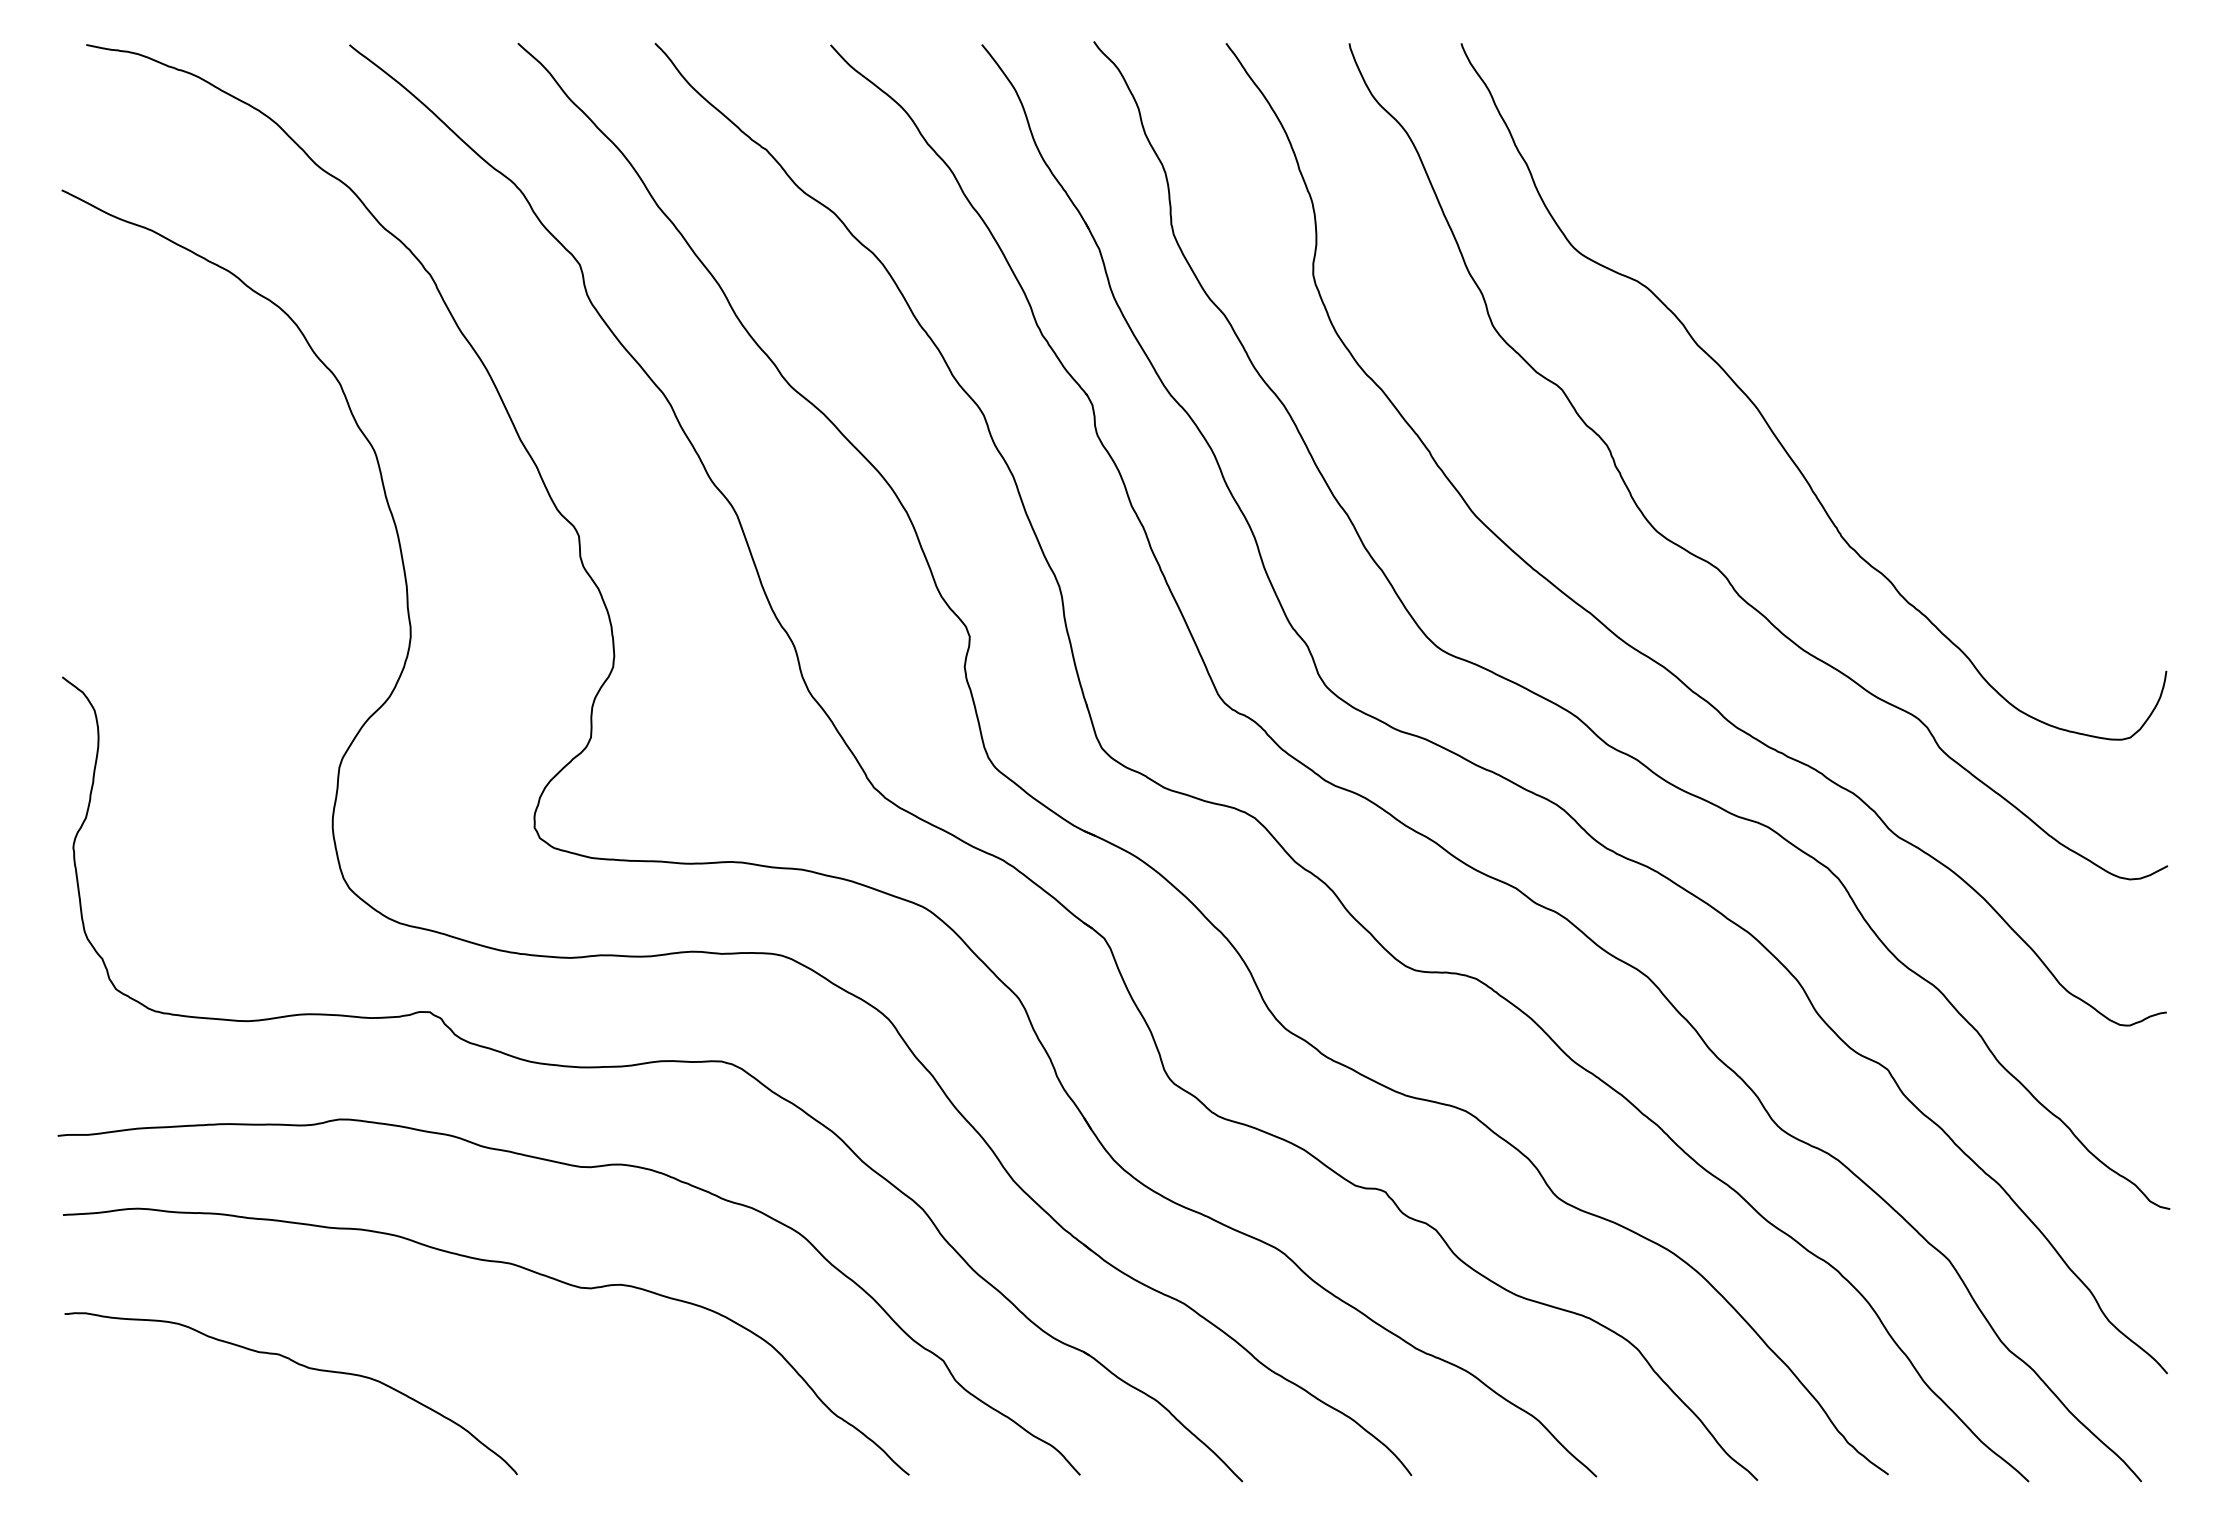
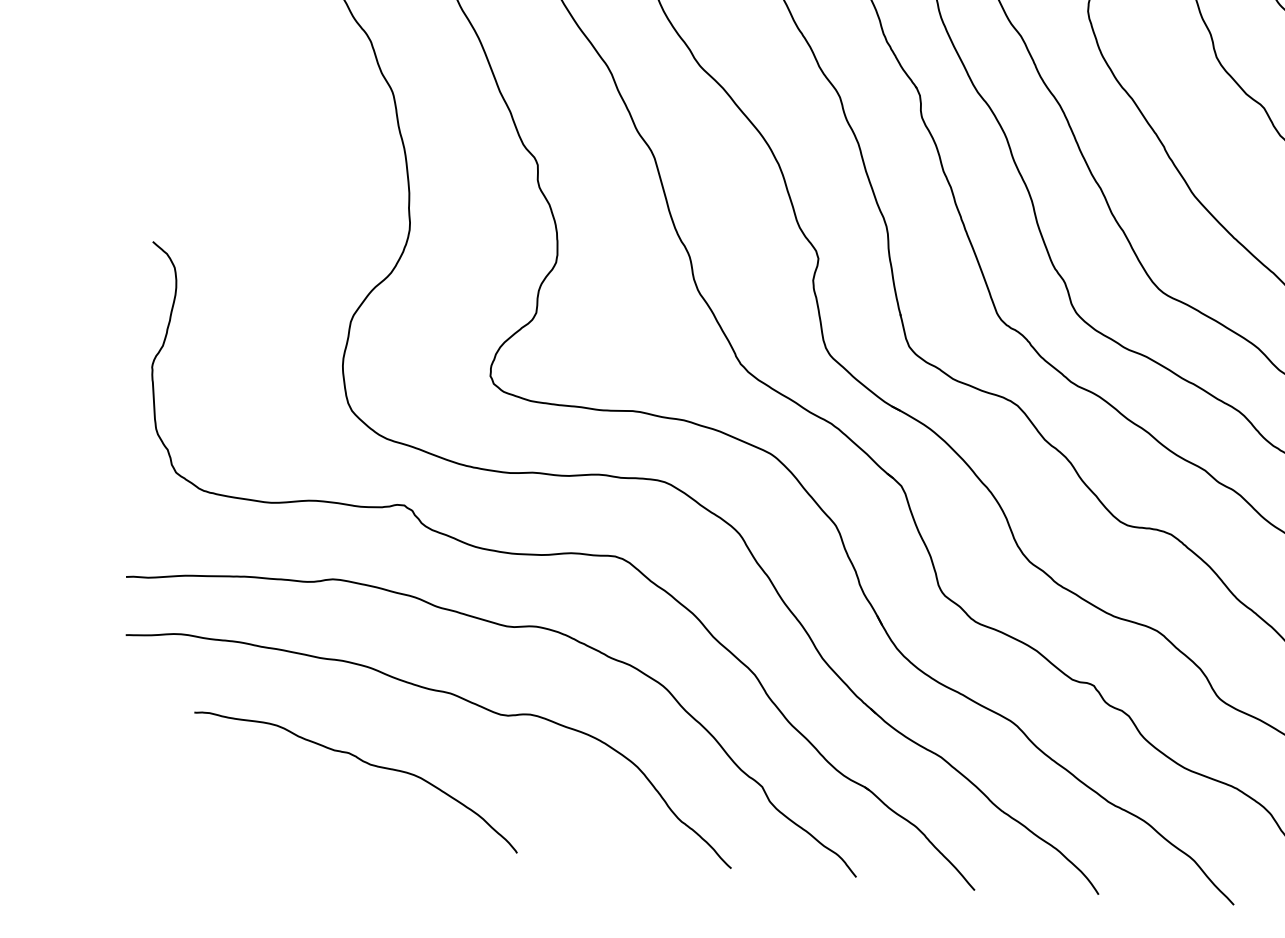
curve: (299, 1365) -> (363, 762), moved

